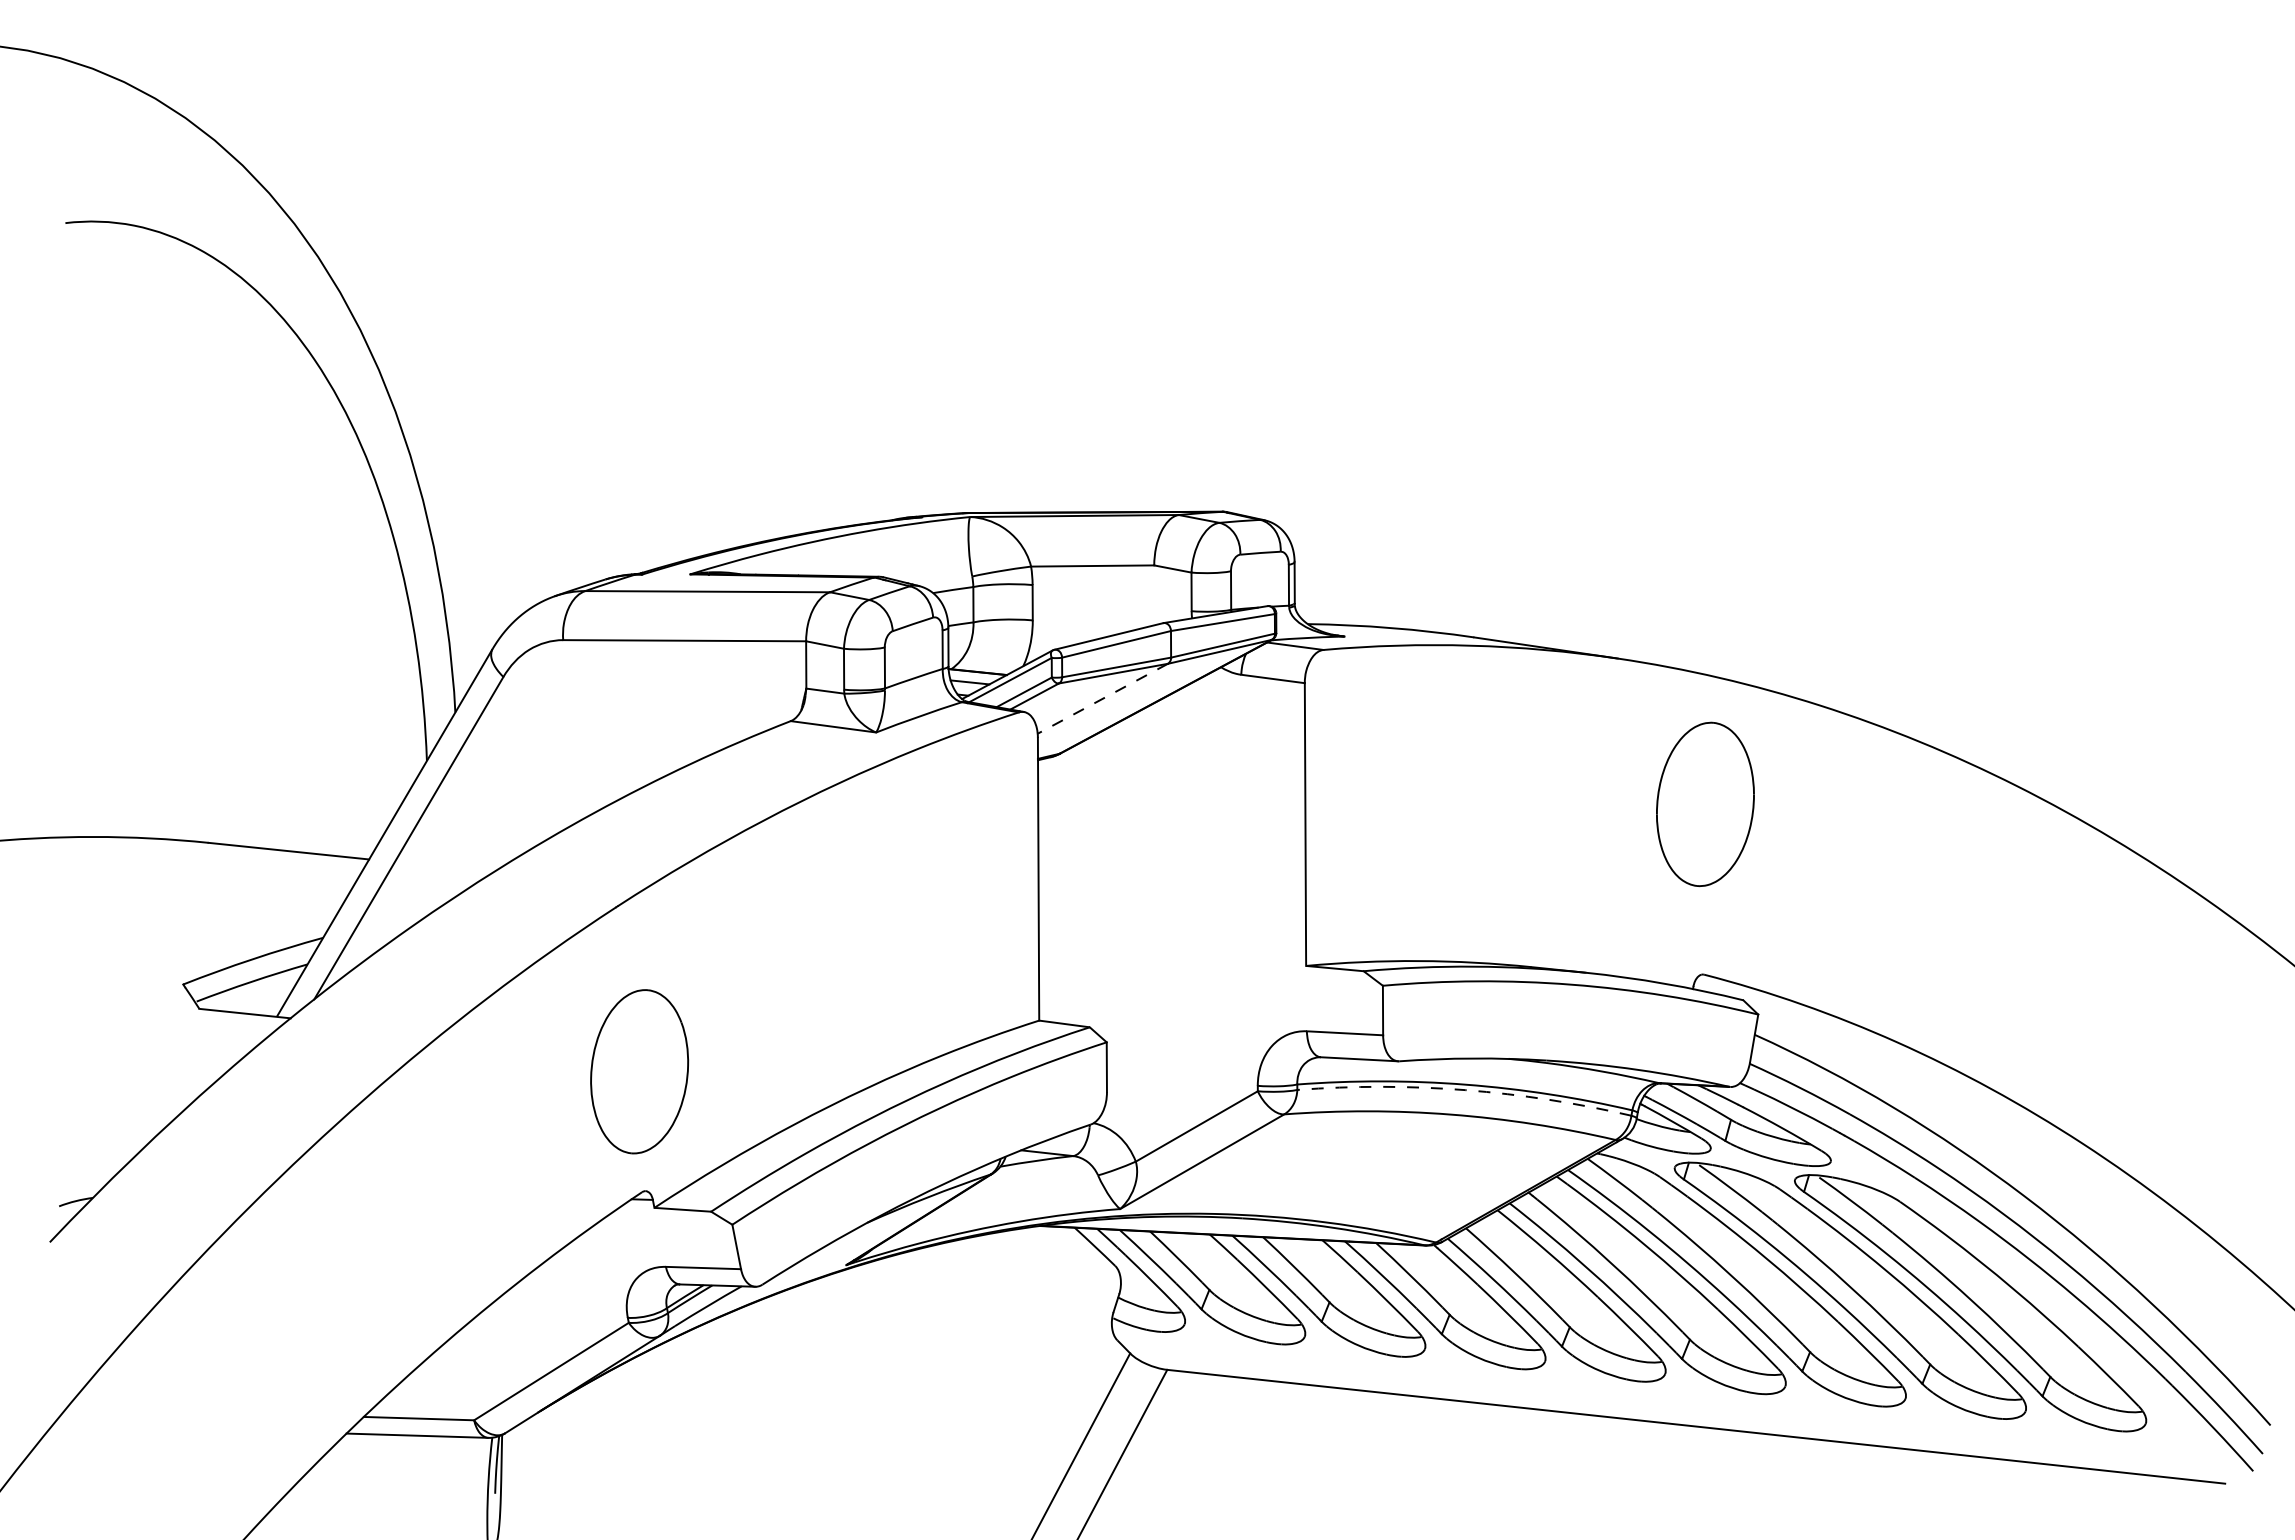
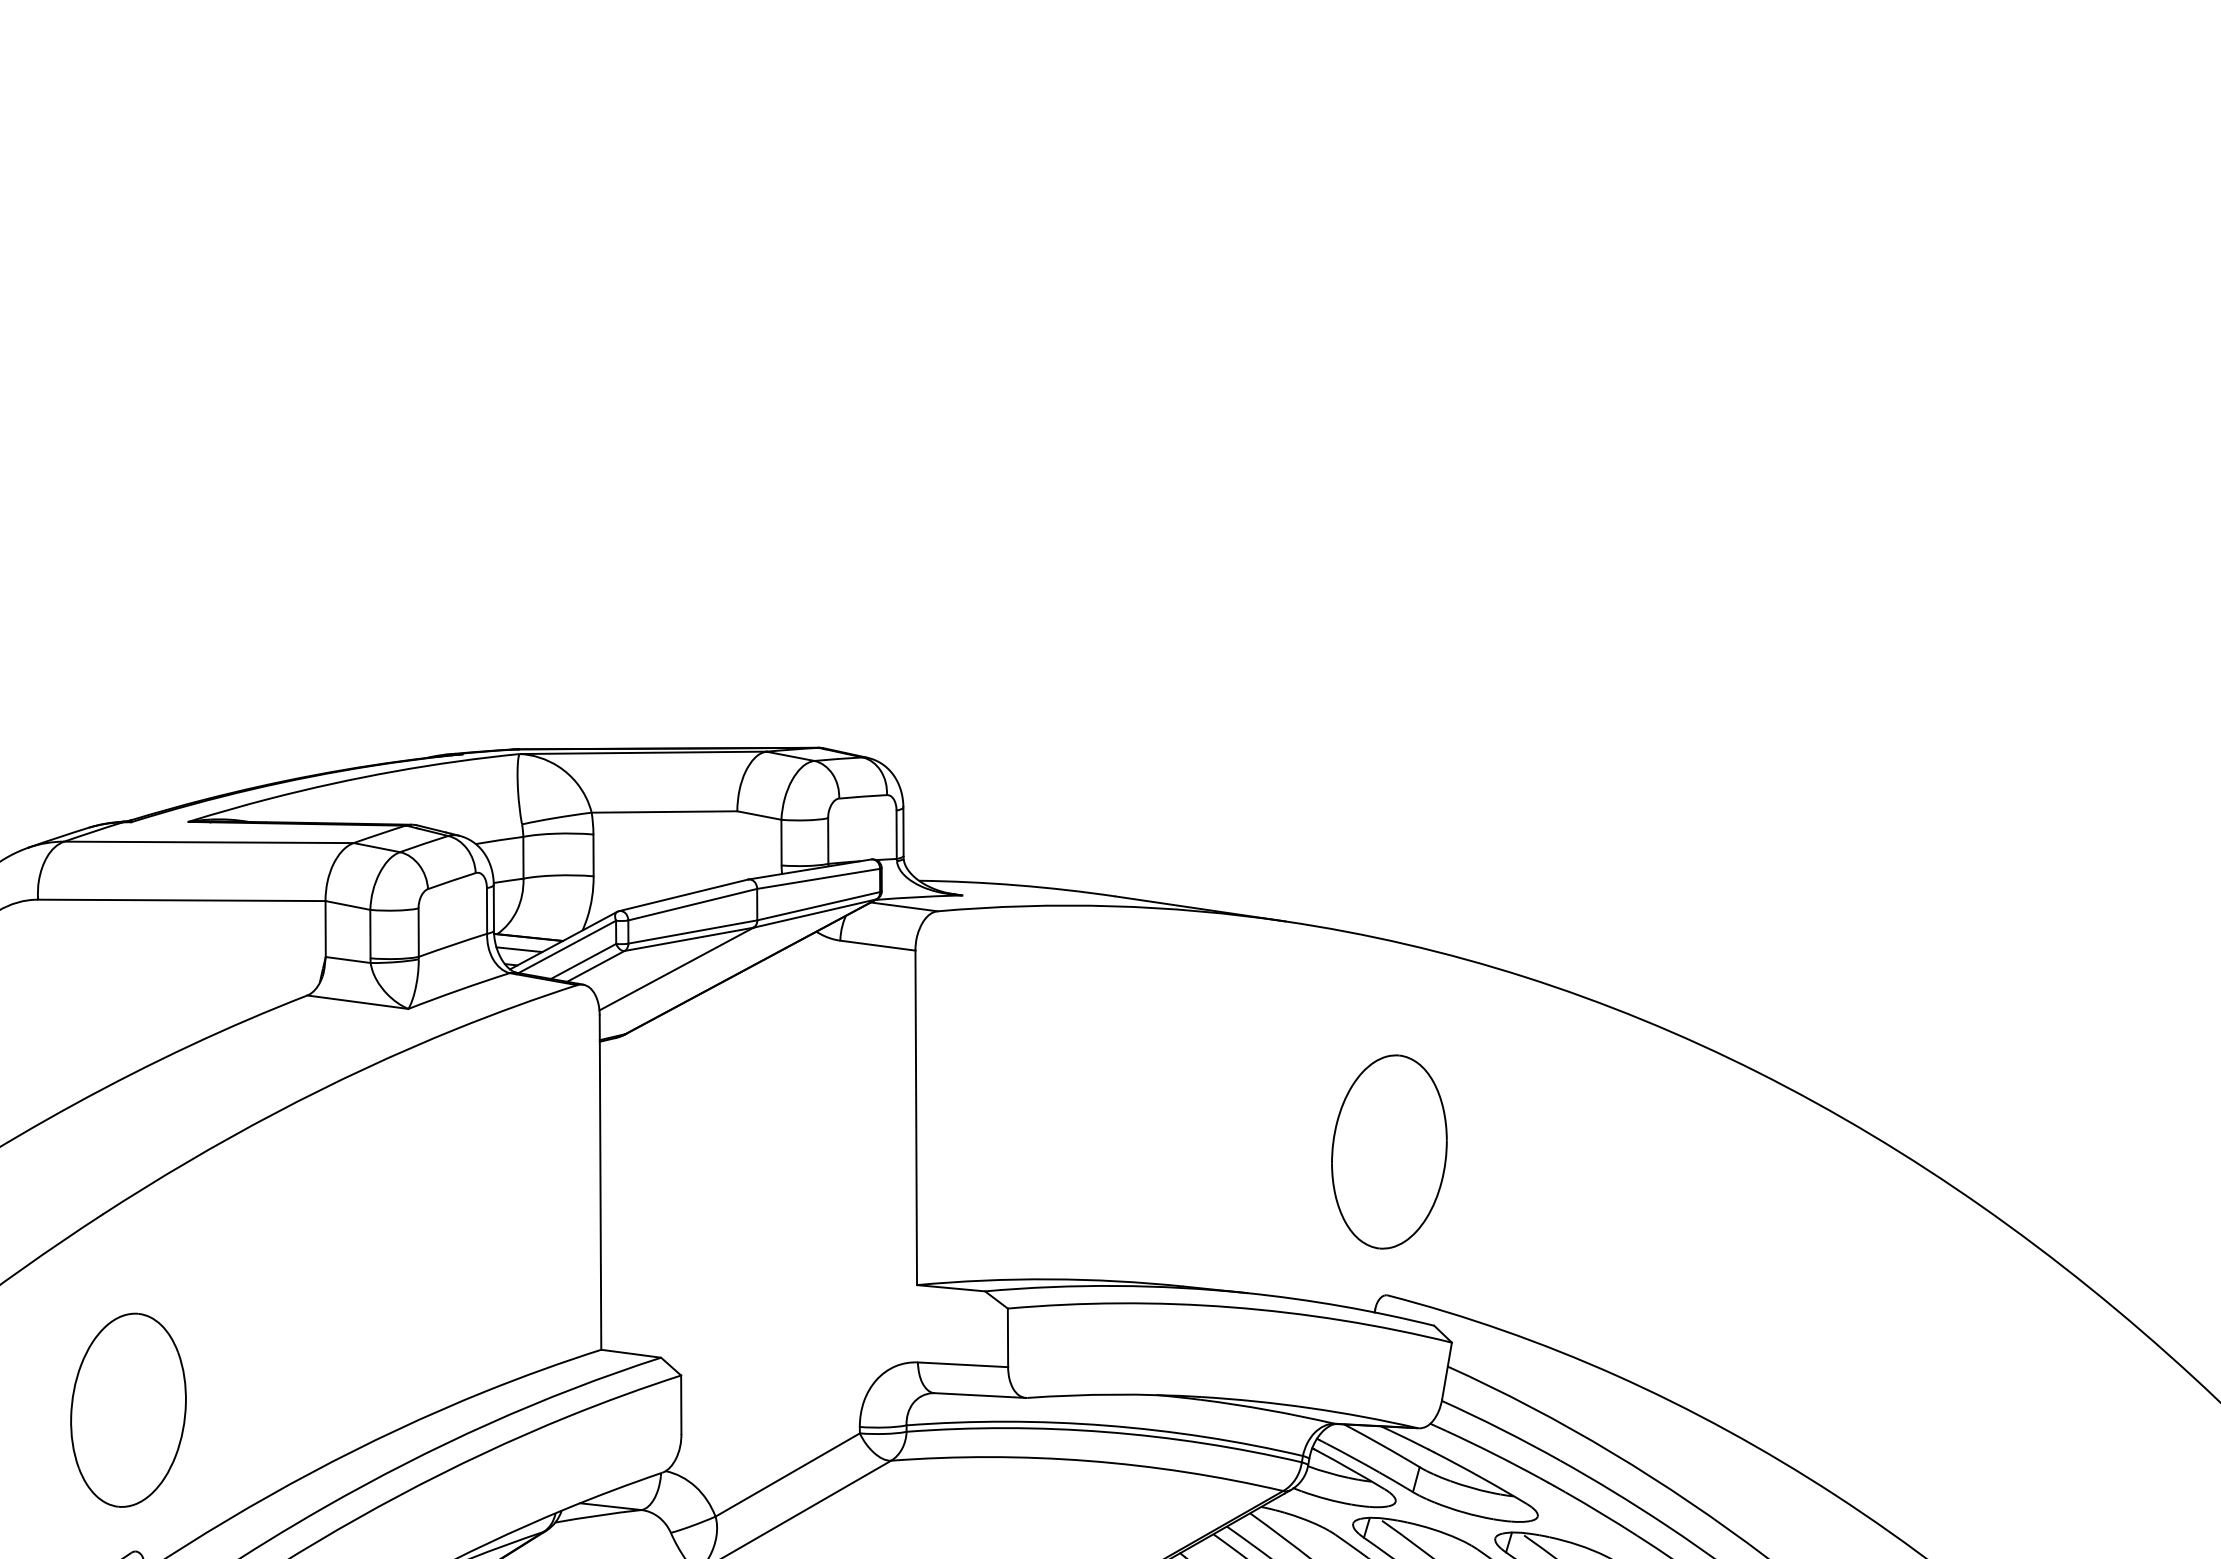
line: (1102, 698) -> (676, 968), dashed -> solid
part: (1705, 804) -> (1389, 1152), moved
arc: (1465, 1090) -> (1105, 1432), dashed -> solid

